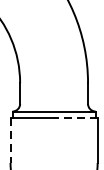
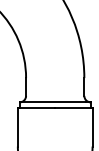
line: (75, 118) -> (73, 108), dashed -> solid
line: (10, 140) -> (17, 127), dashed -> solid

